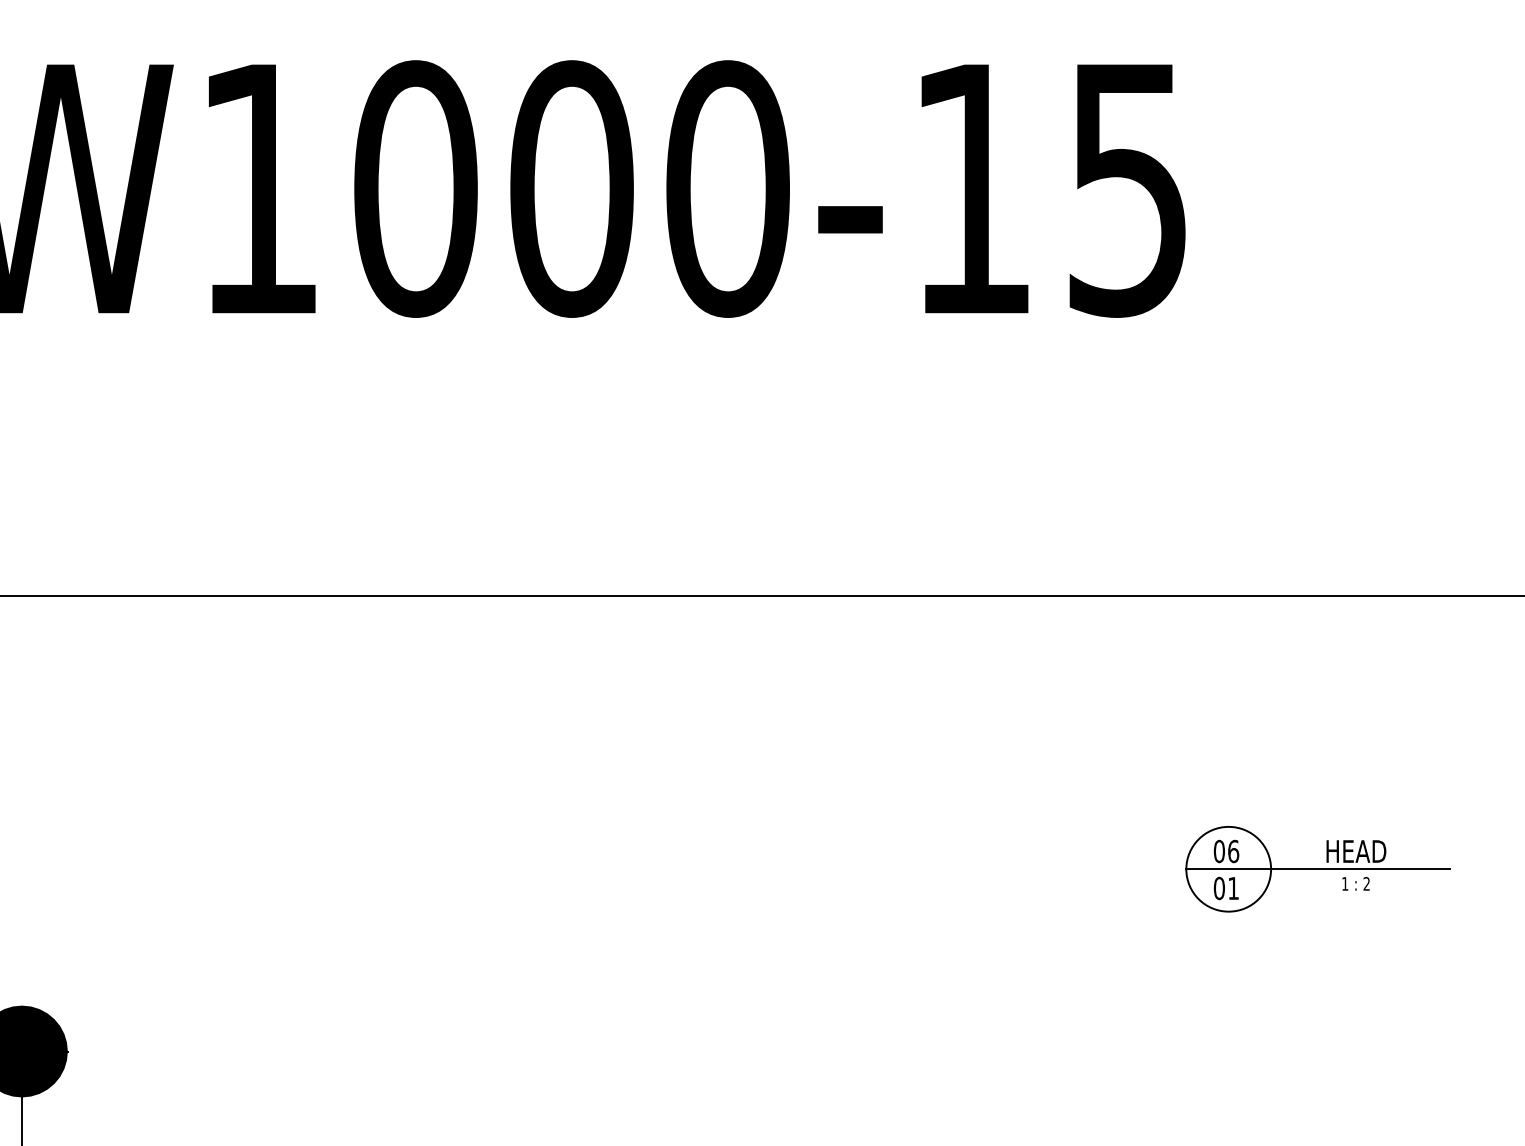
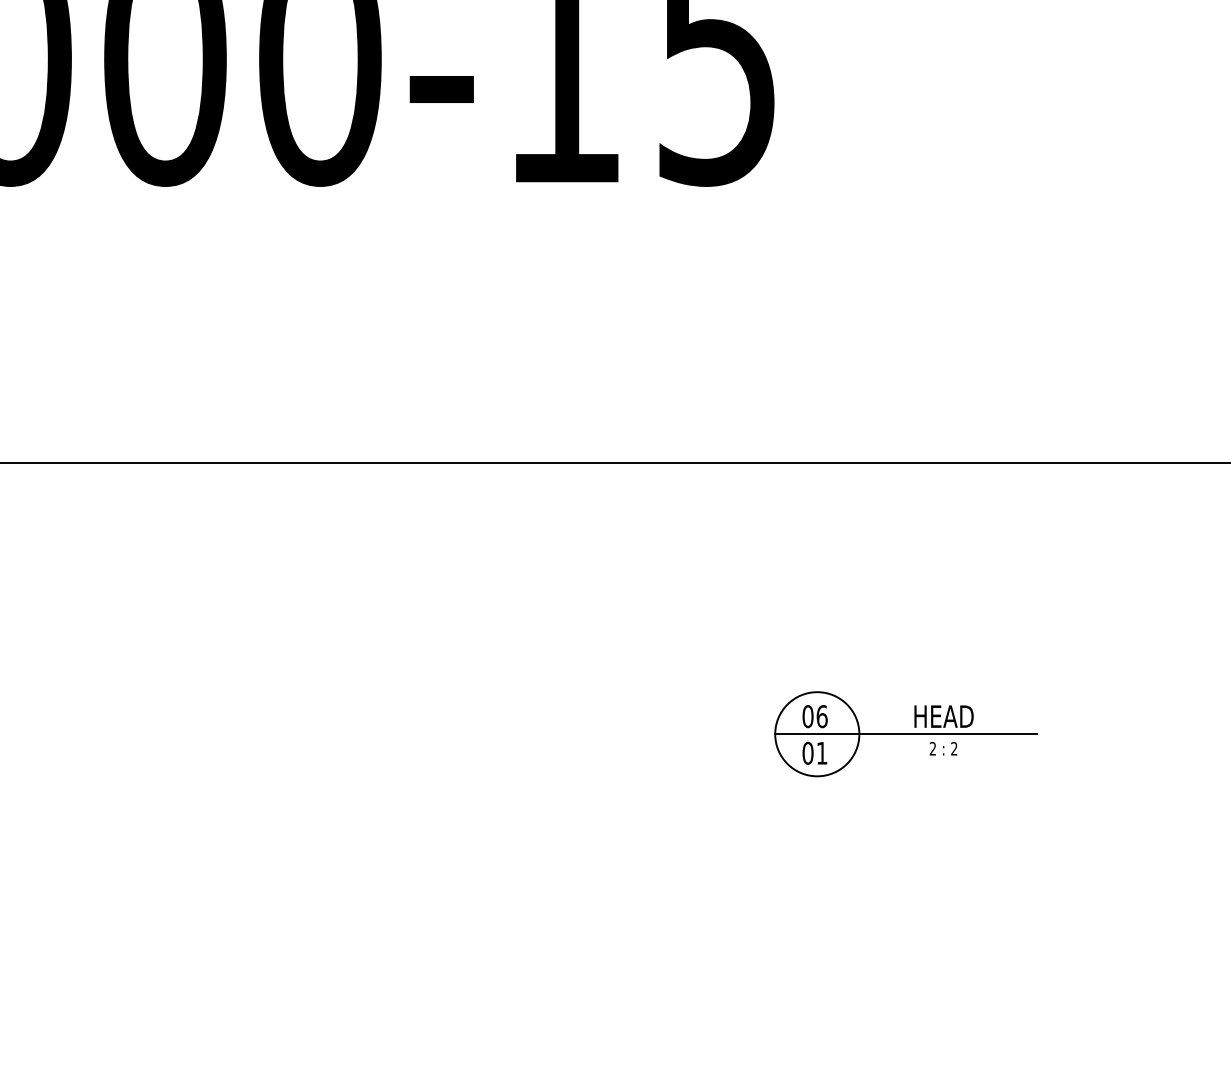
text: (1345, 883) -> (933, 748), 1 -> 2

